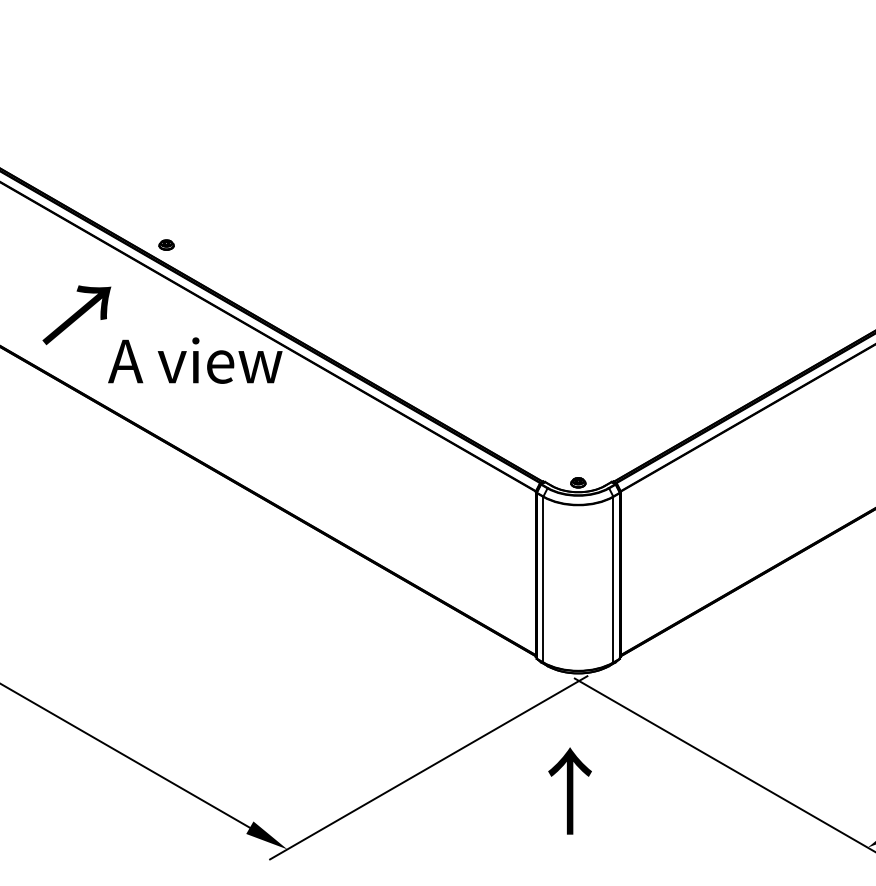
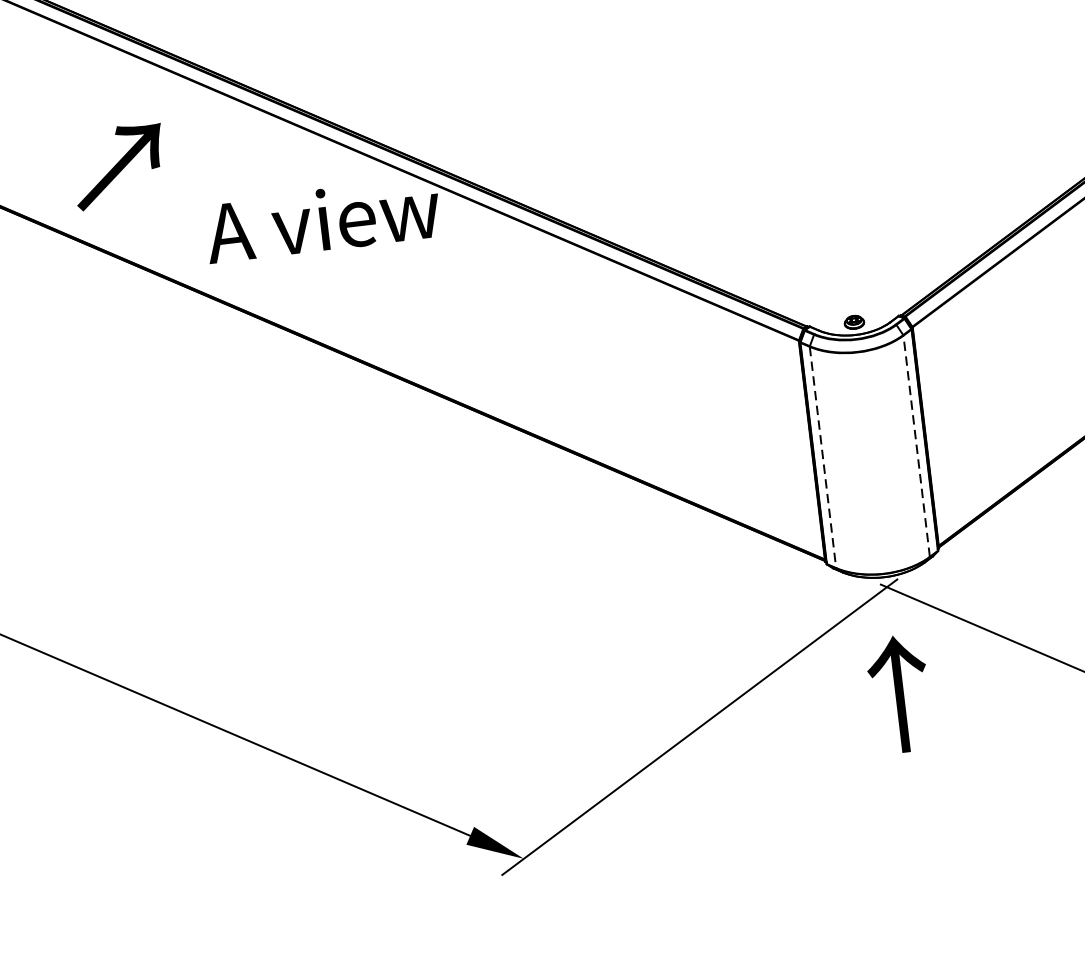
part: (166, 244) -> (265, 69), removed
text: (76, 315) -> (118, 166), moved
line: (543, 579) -> (823, 457), solid -> dashed
line: (613, 579) -> (916, 446), solid -> dashed
text: (569, 790) -> (898, 693), moved

